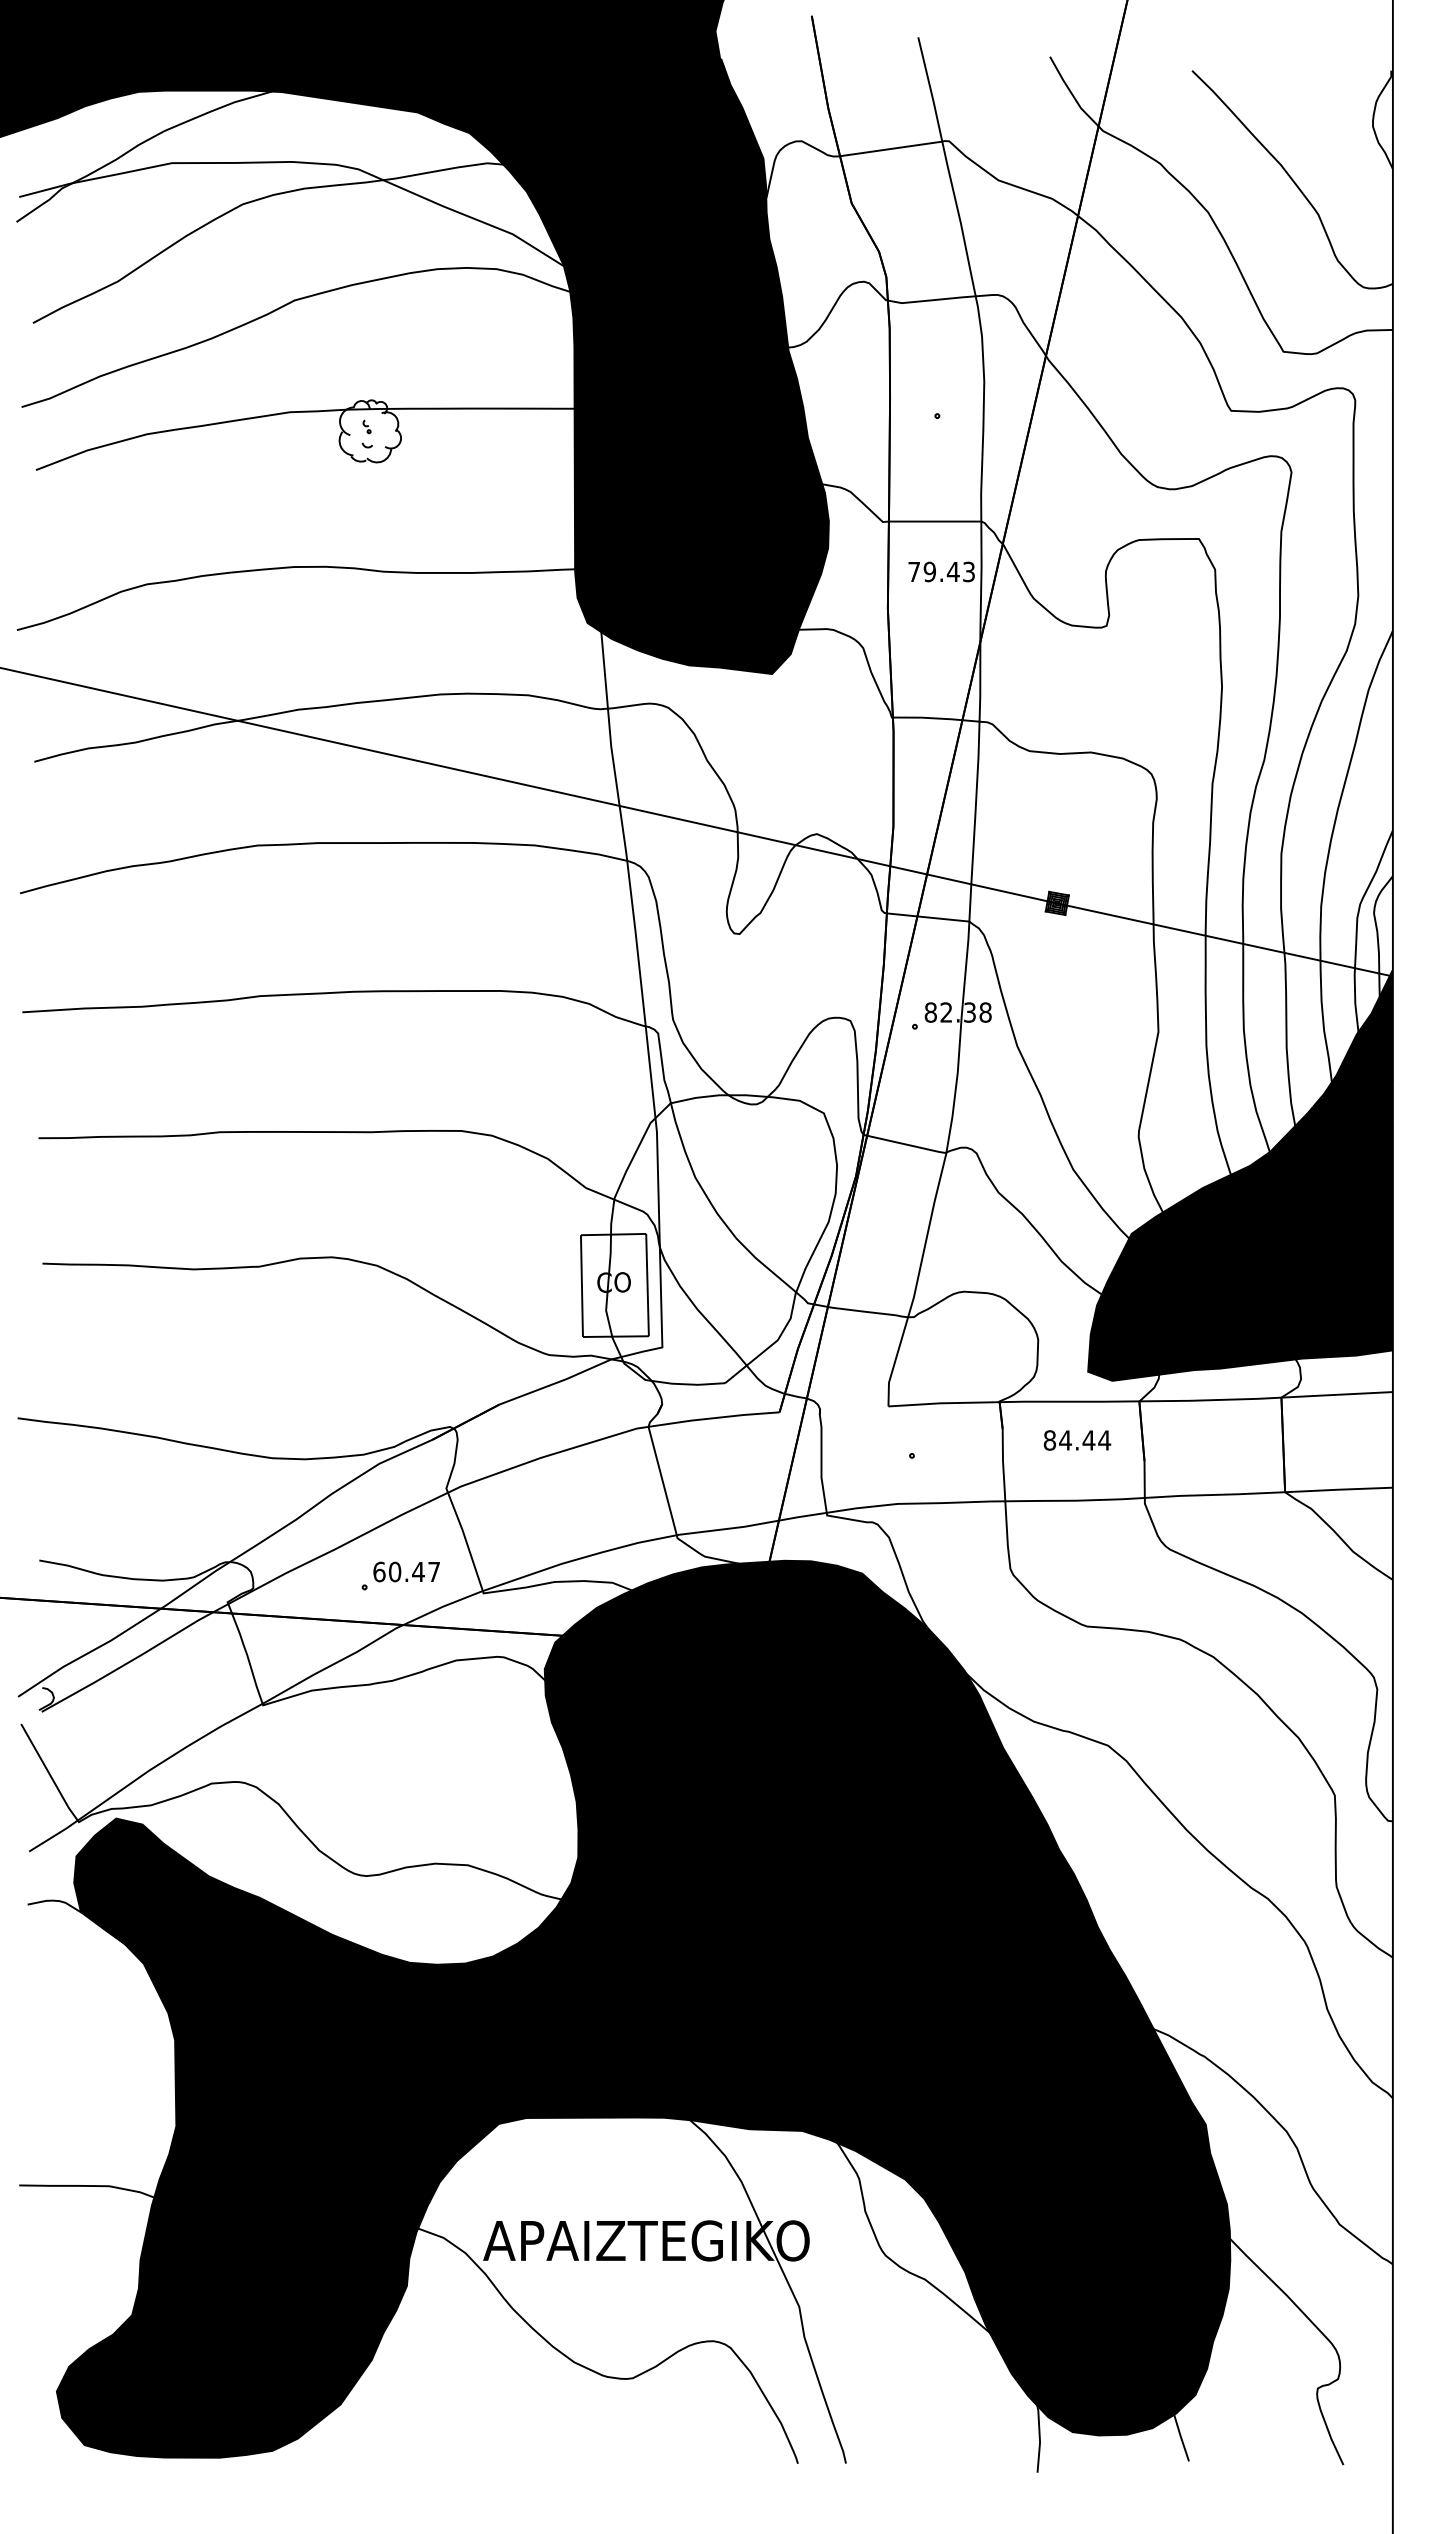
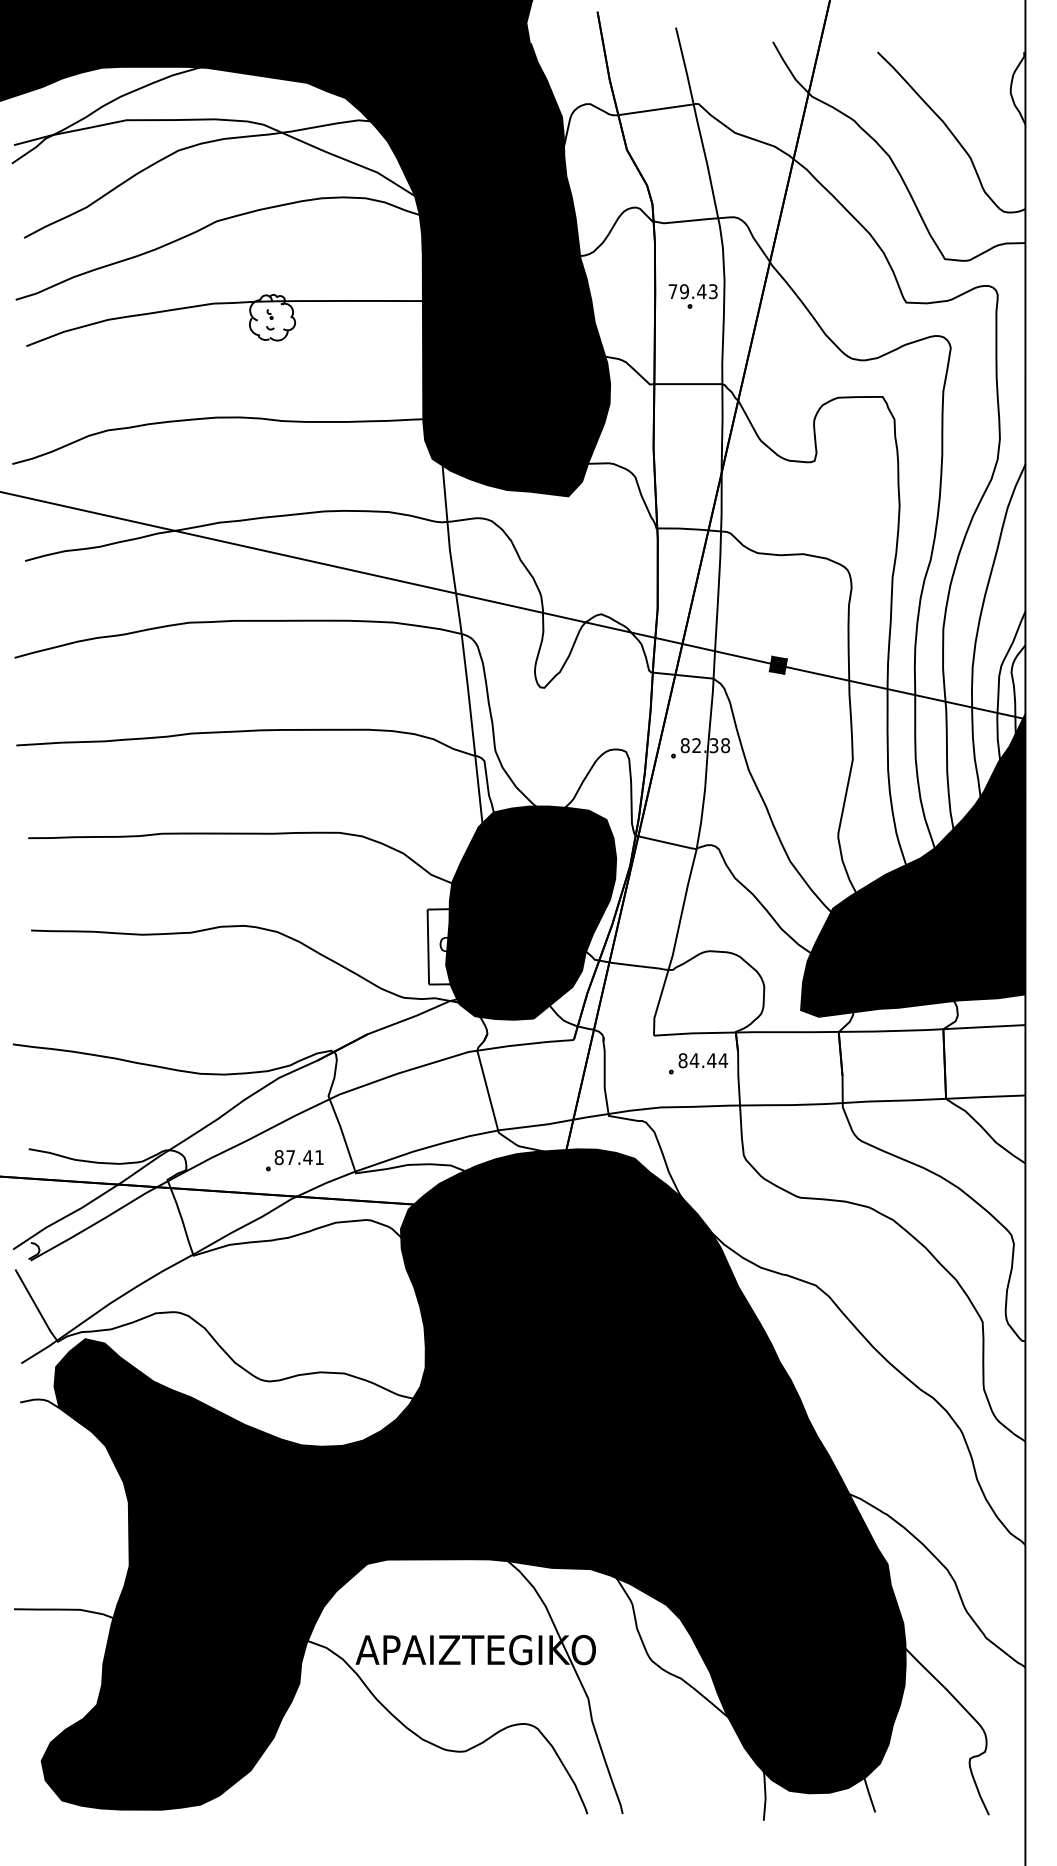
text: (941, 571) -> (693, 291), moved
fill: (721, 1239) -> (531, 912), added
text: (1077, 1440) -> (703, 1060), moved
text: (406, 1571) -> (299, 1157), 60.47 -> 87.41

